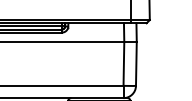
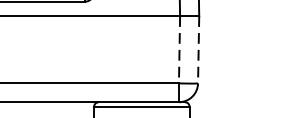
line: (123, 63) -> (178, 49), solid -> dashed
line: (136, 63) -> (198, 49), solid -> dashed

